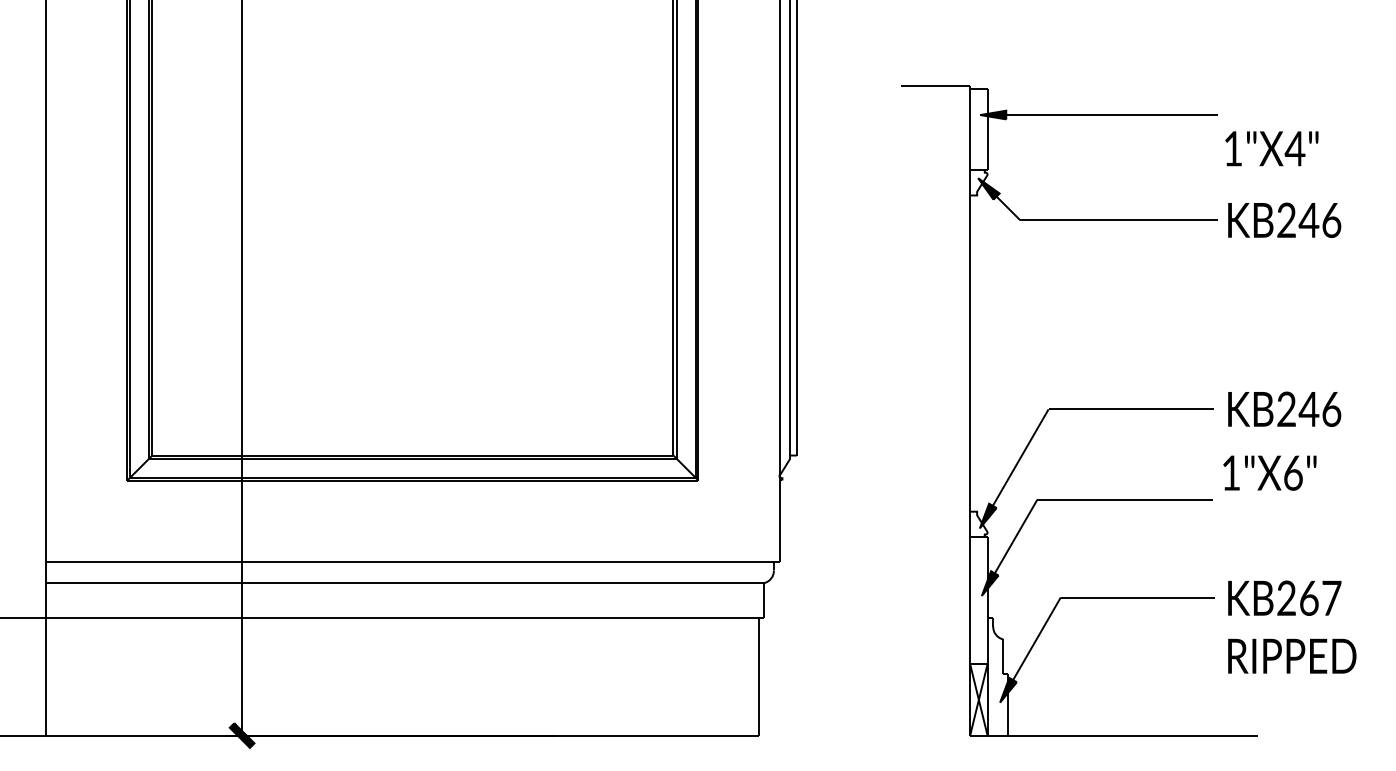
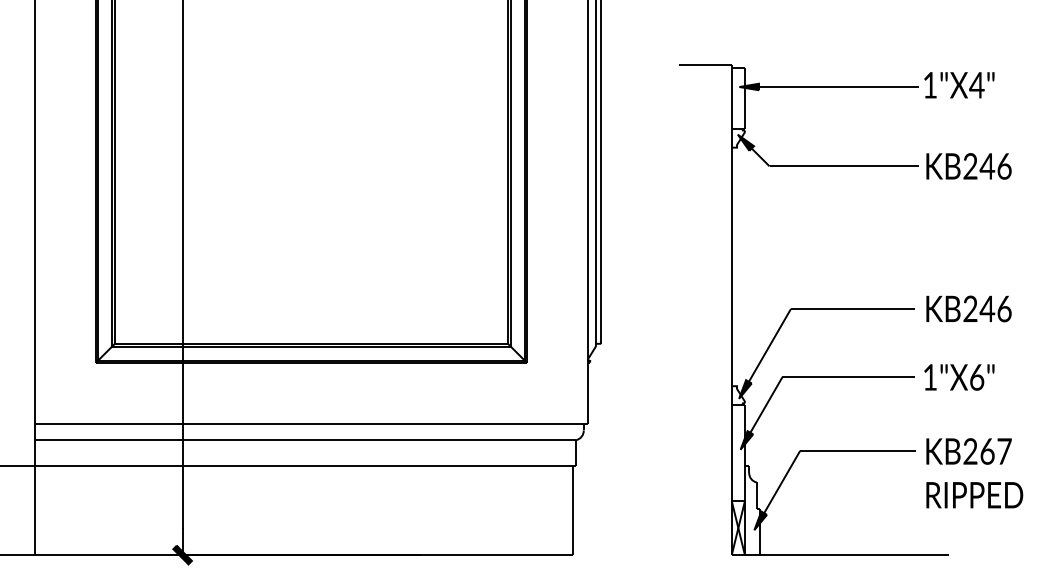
text: (1271, 148) -> (959, 85), moved
text: (1269, 472) -> (959, 376), moved

